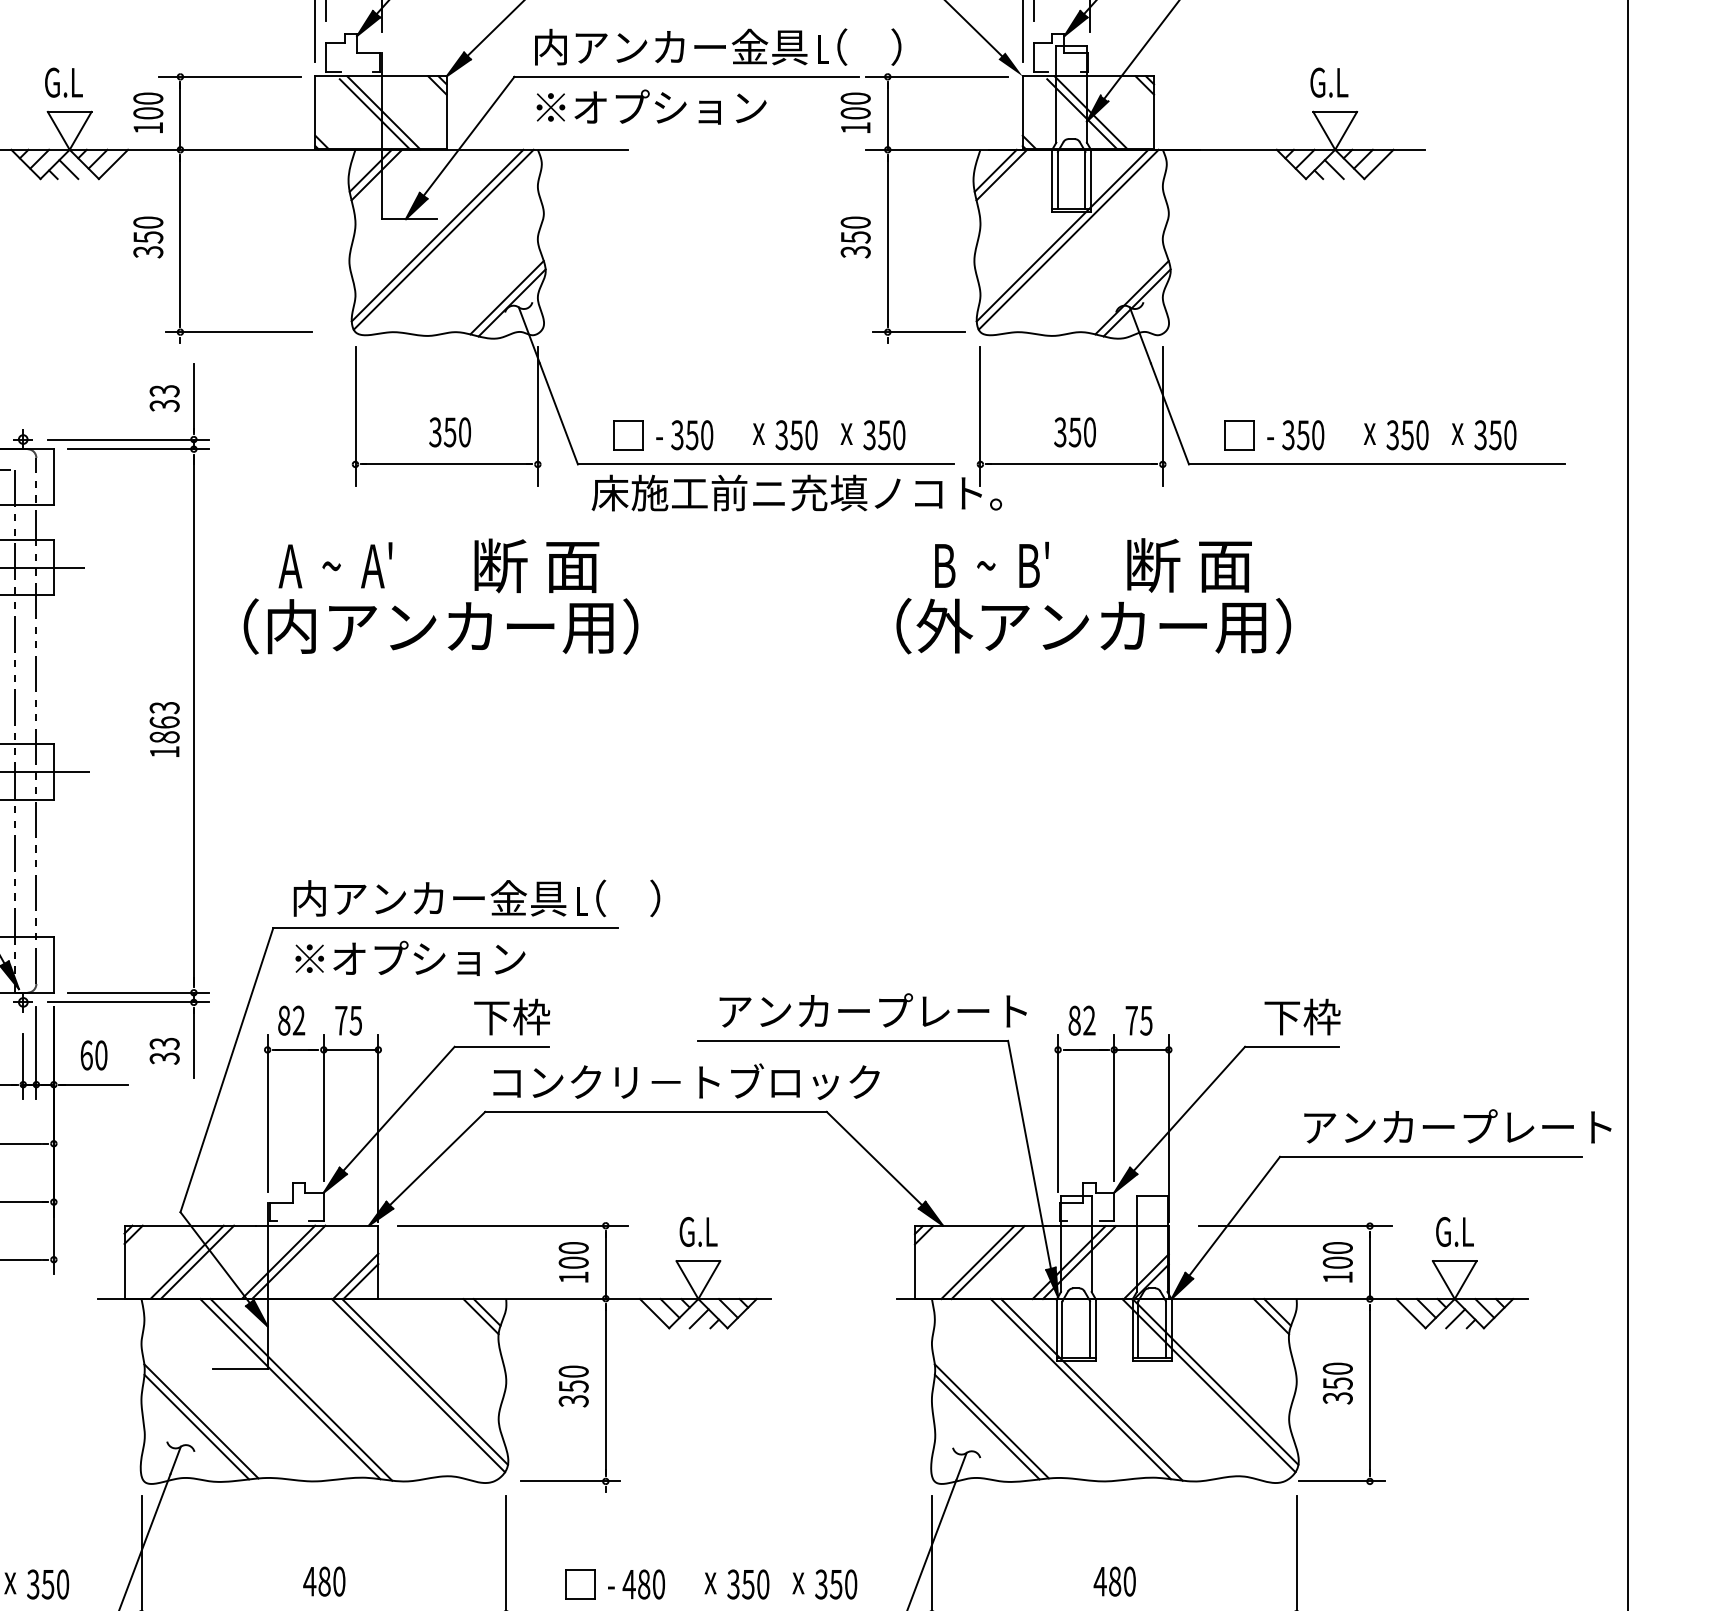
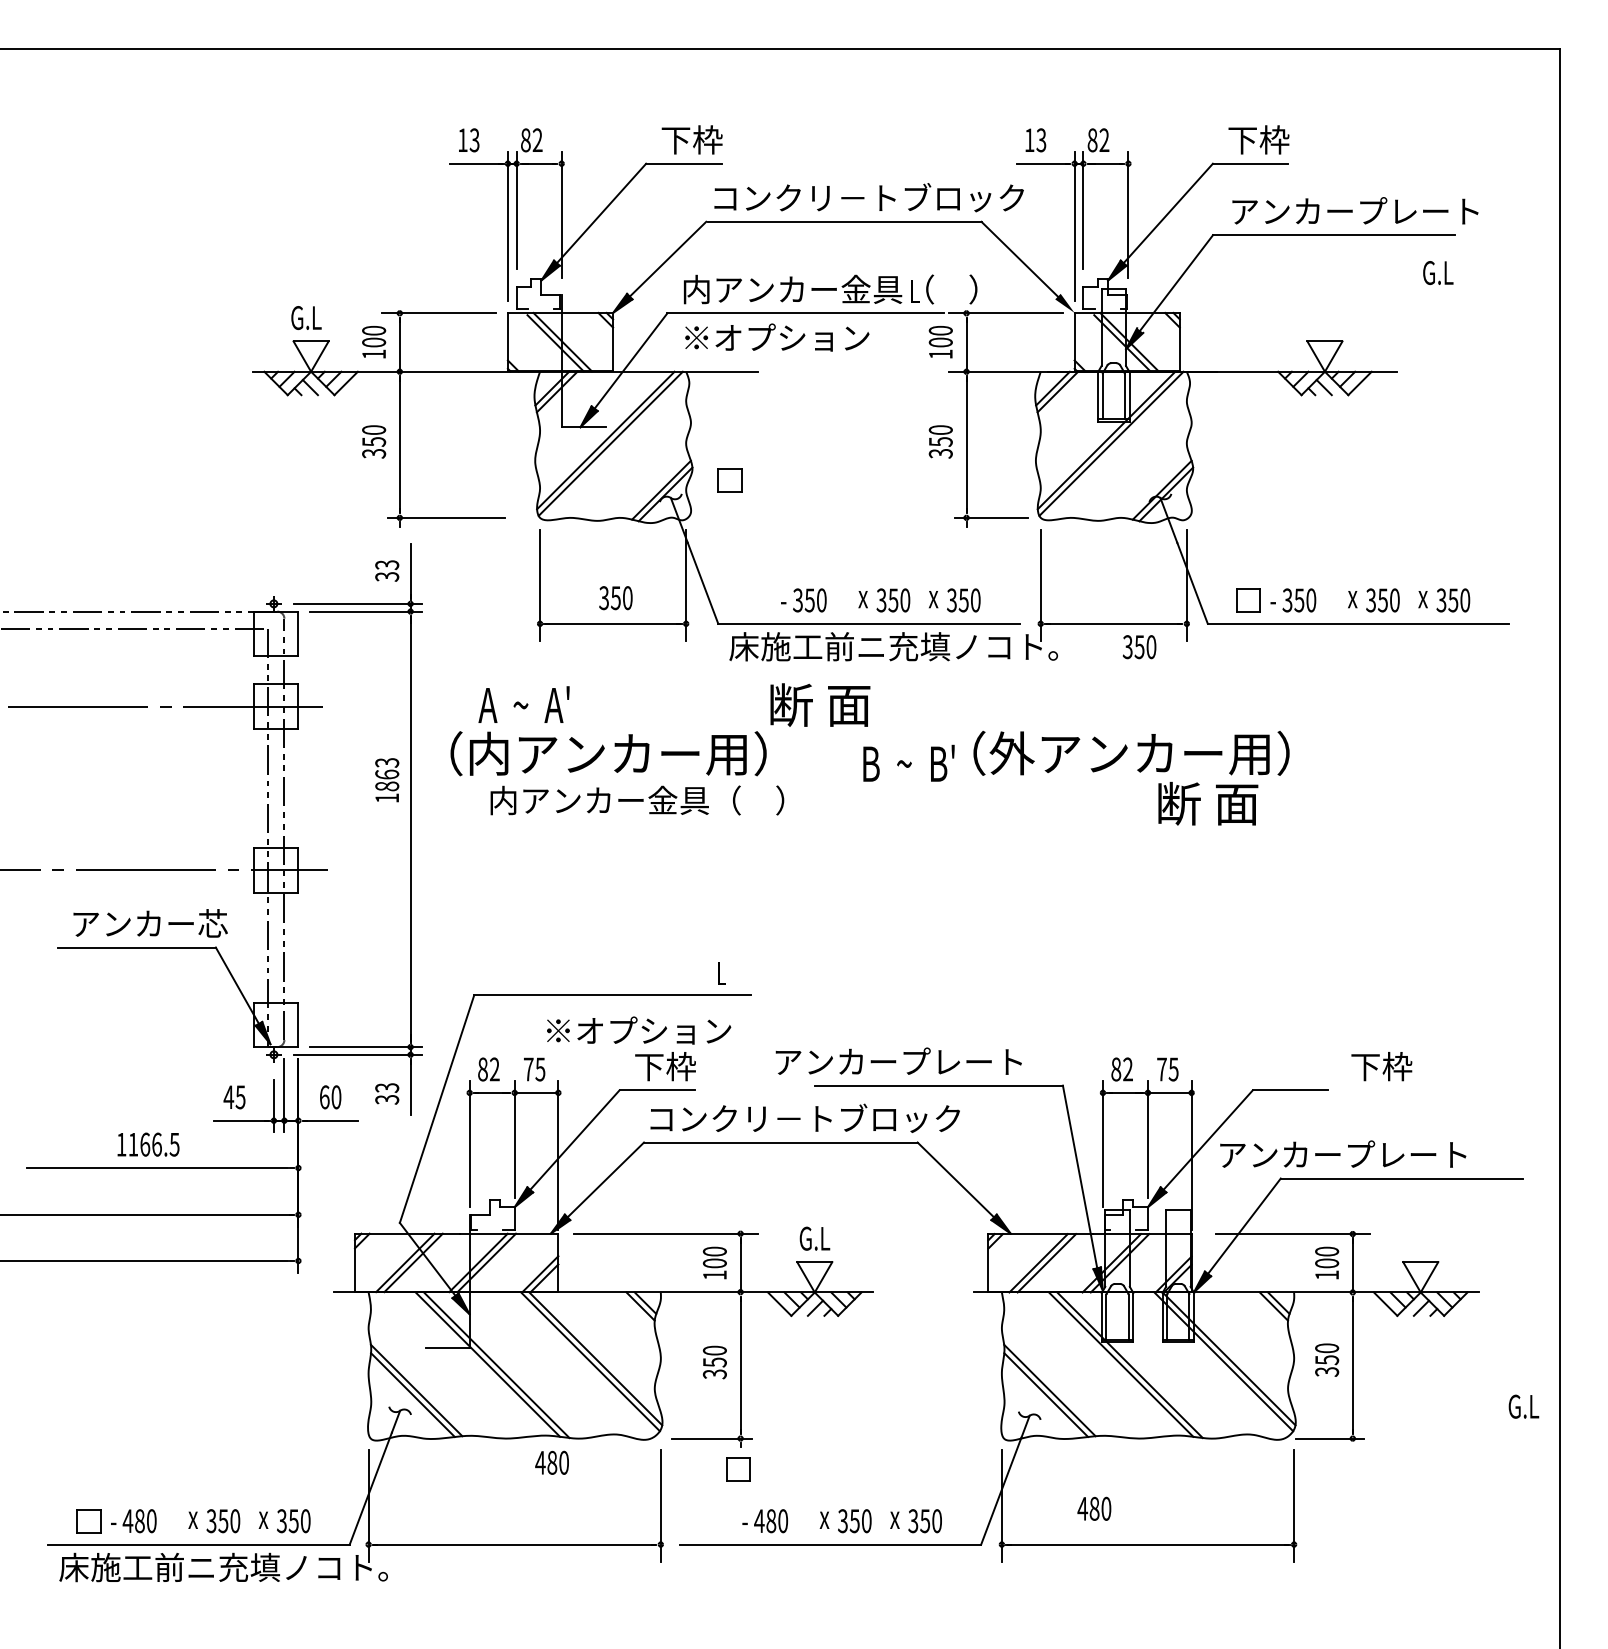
text: (1329, 82) -> (1438, 272), moved
text: (1074, 432) -> (1139, 647), moved
part: (628, 435) -> (729, 480), moved
text: (991, 563) -> (908, 762), moved
text: (537, 565) -> (820, 704), moved
text: (1189, 565) -> (1208, 803), moved
text: (165, 729) -> (387, 780), moved
text: (477, 898) -> (637, 800), moved
text: (410, 958) -> (639, 1030), moved
text: (872, 1009) -> (898, 1060), moved
text: (1302, 1016) -> (1381, 1066), moved
text: (1458, 1125) -> (1343, 1153), moved
text: (1454, 1231) -> (1523, 1406), moved
text: (323, 1581) -> (551, 1462), moved
text: (1114, 1581) -> (1094, 1508), moved
part: (580, 1584) -> (738, 1469), moved

